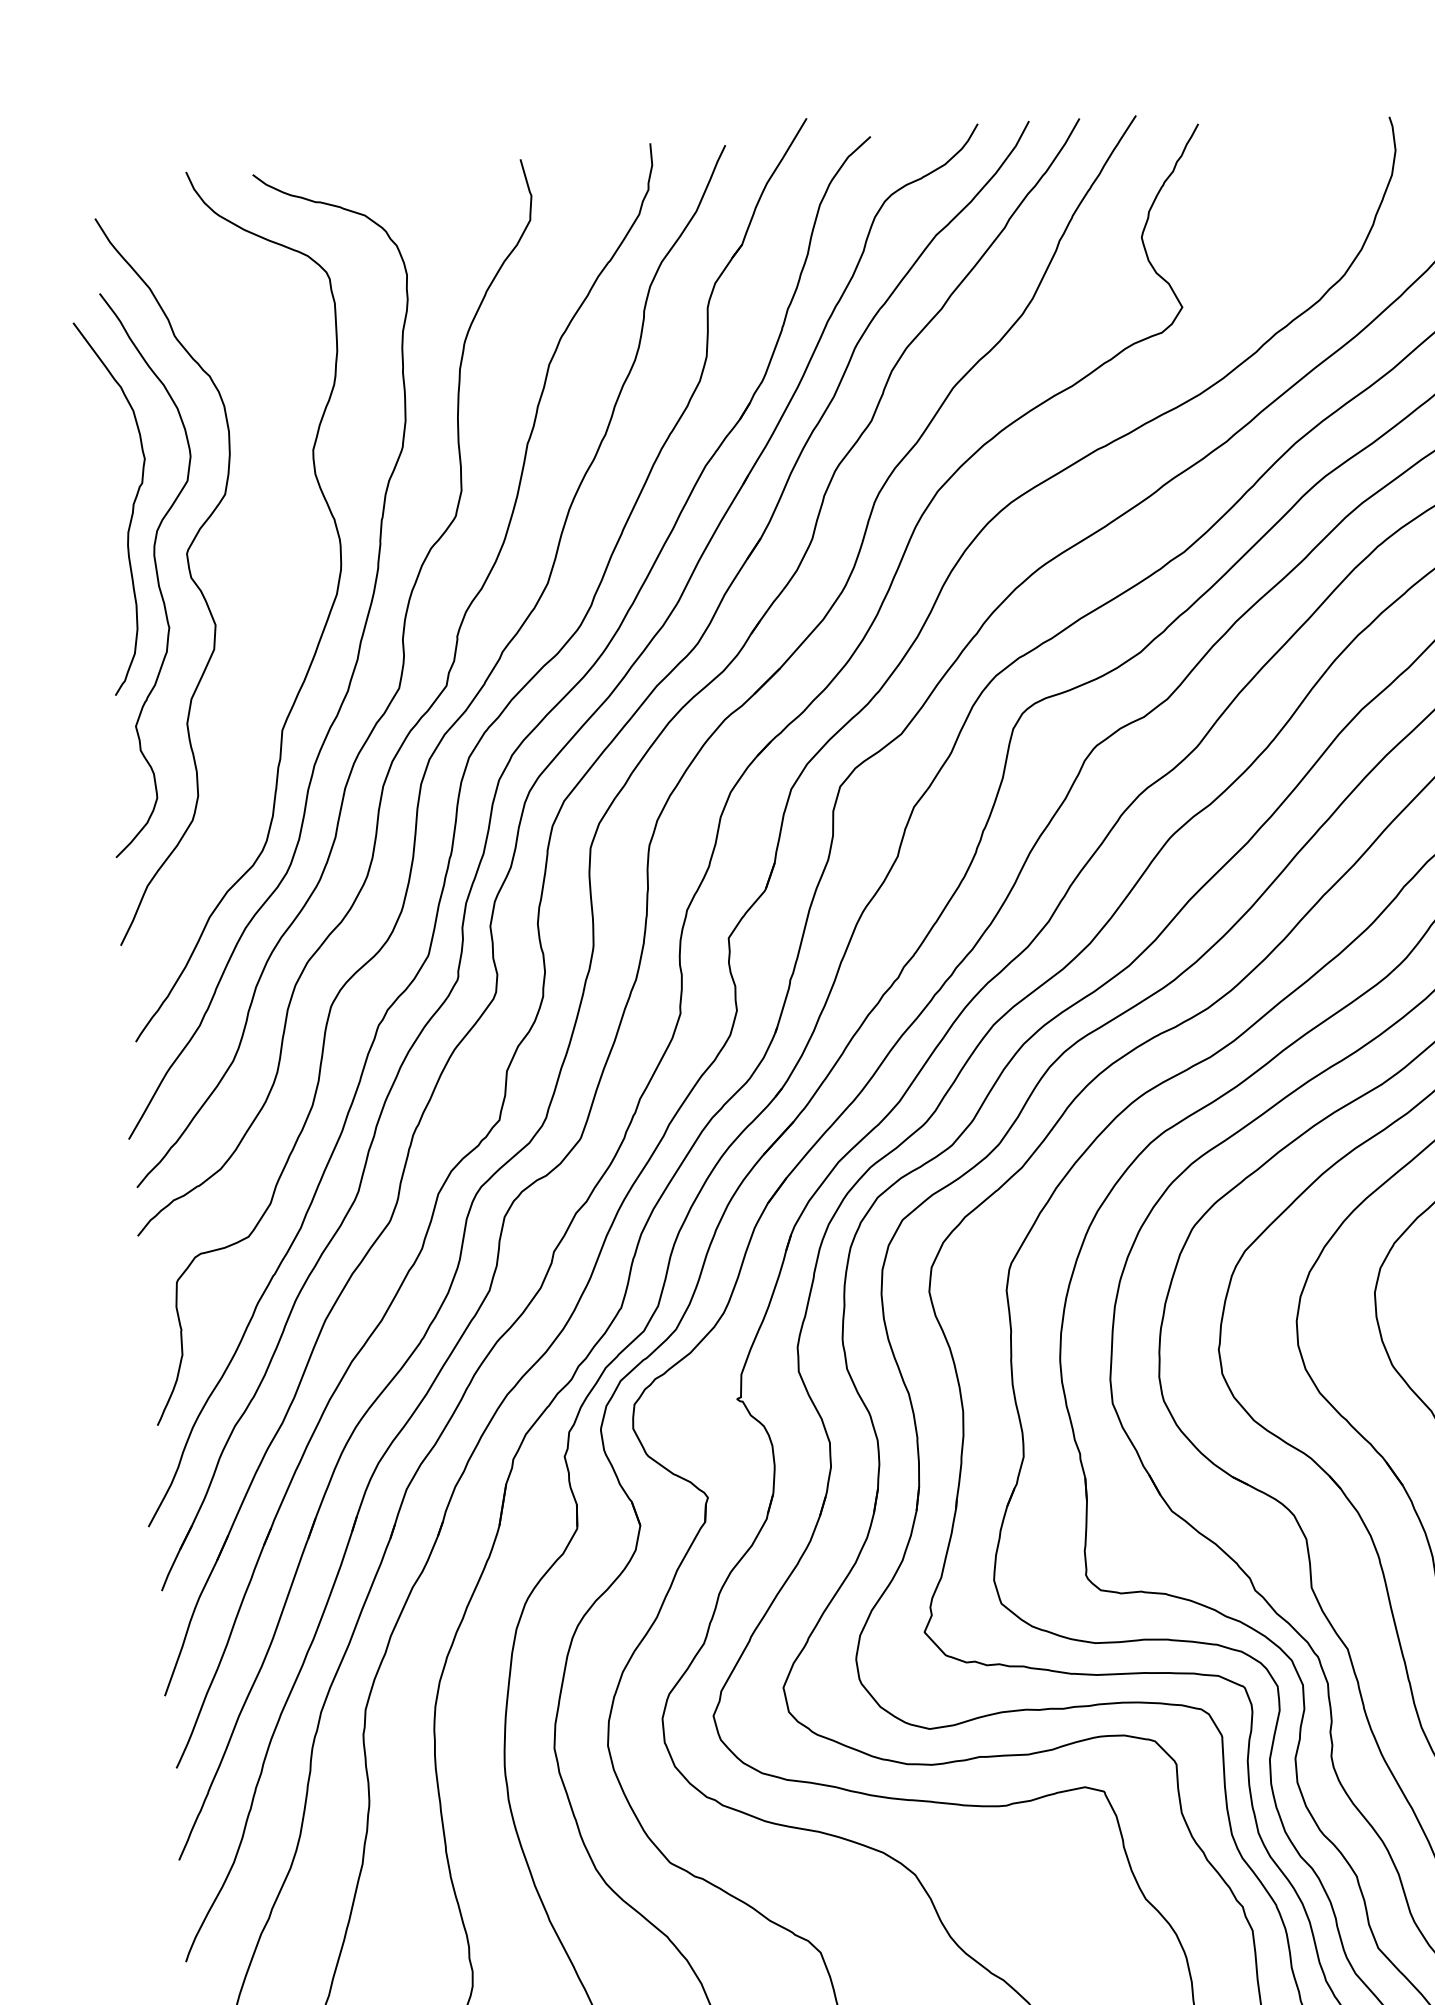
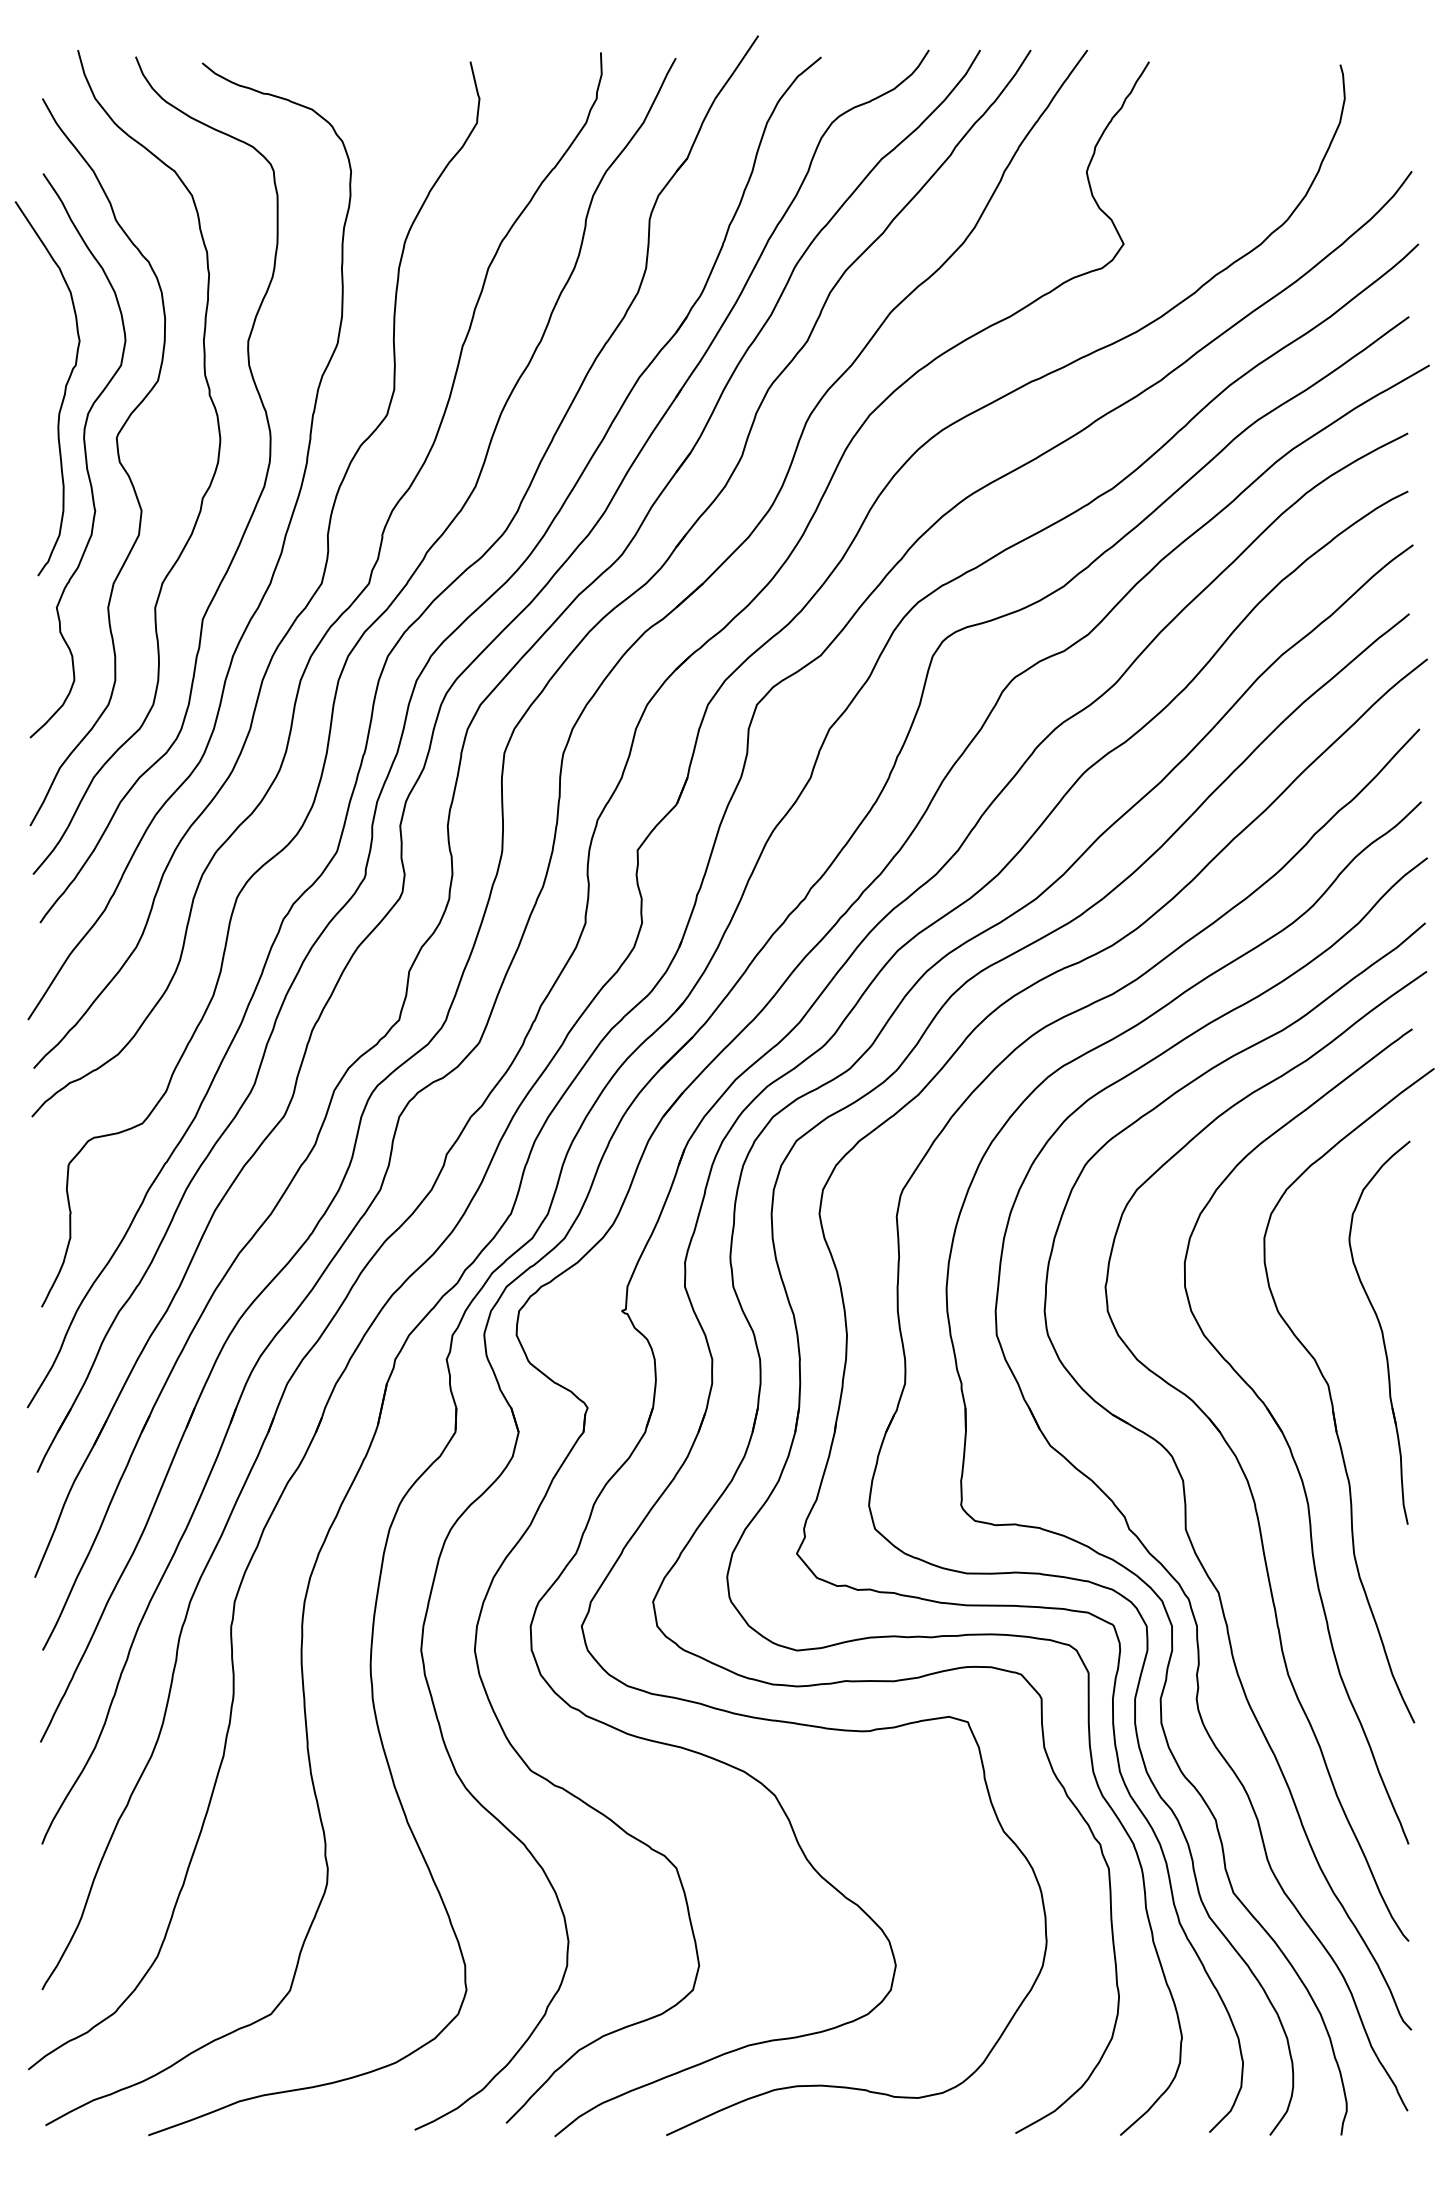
curve: (274, 609) -> (201, 498), added

